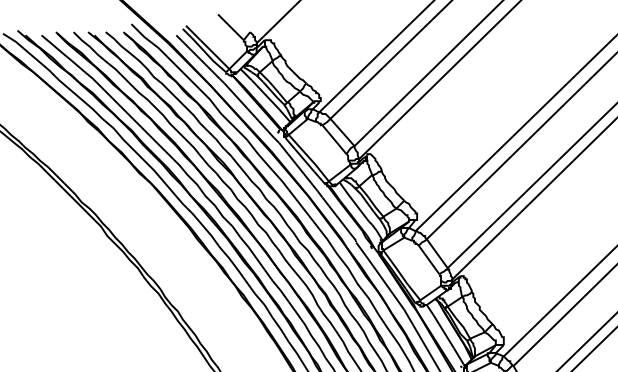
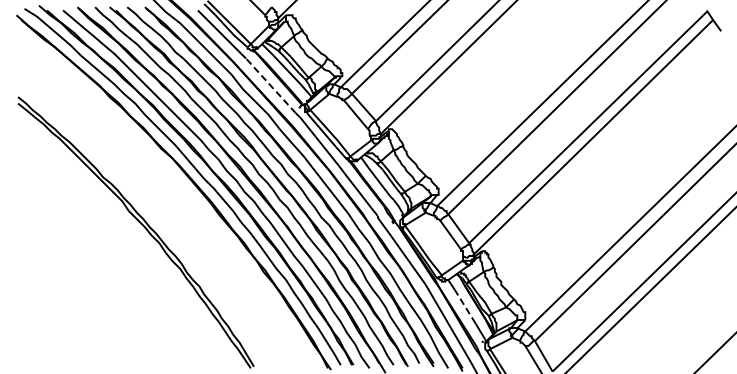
line: (249, 110) -> (270, 85), solid -> dashed
line: (444, 331) -> (465, 306), solid -> dashed

